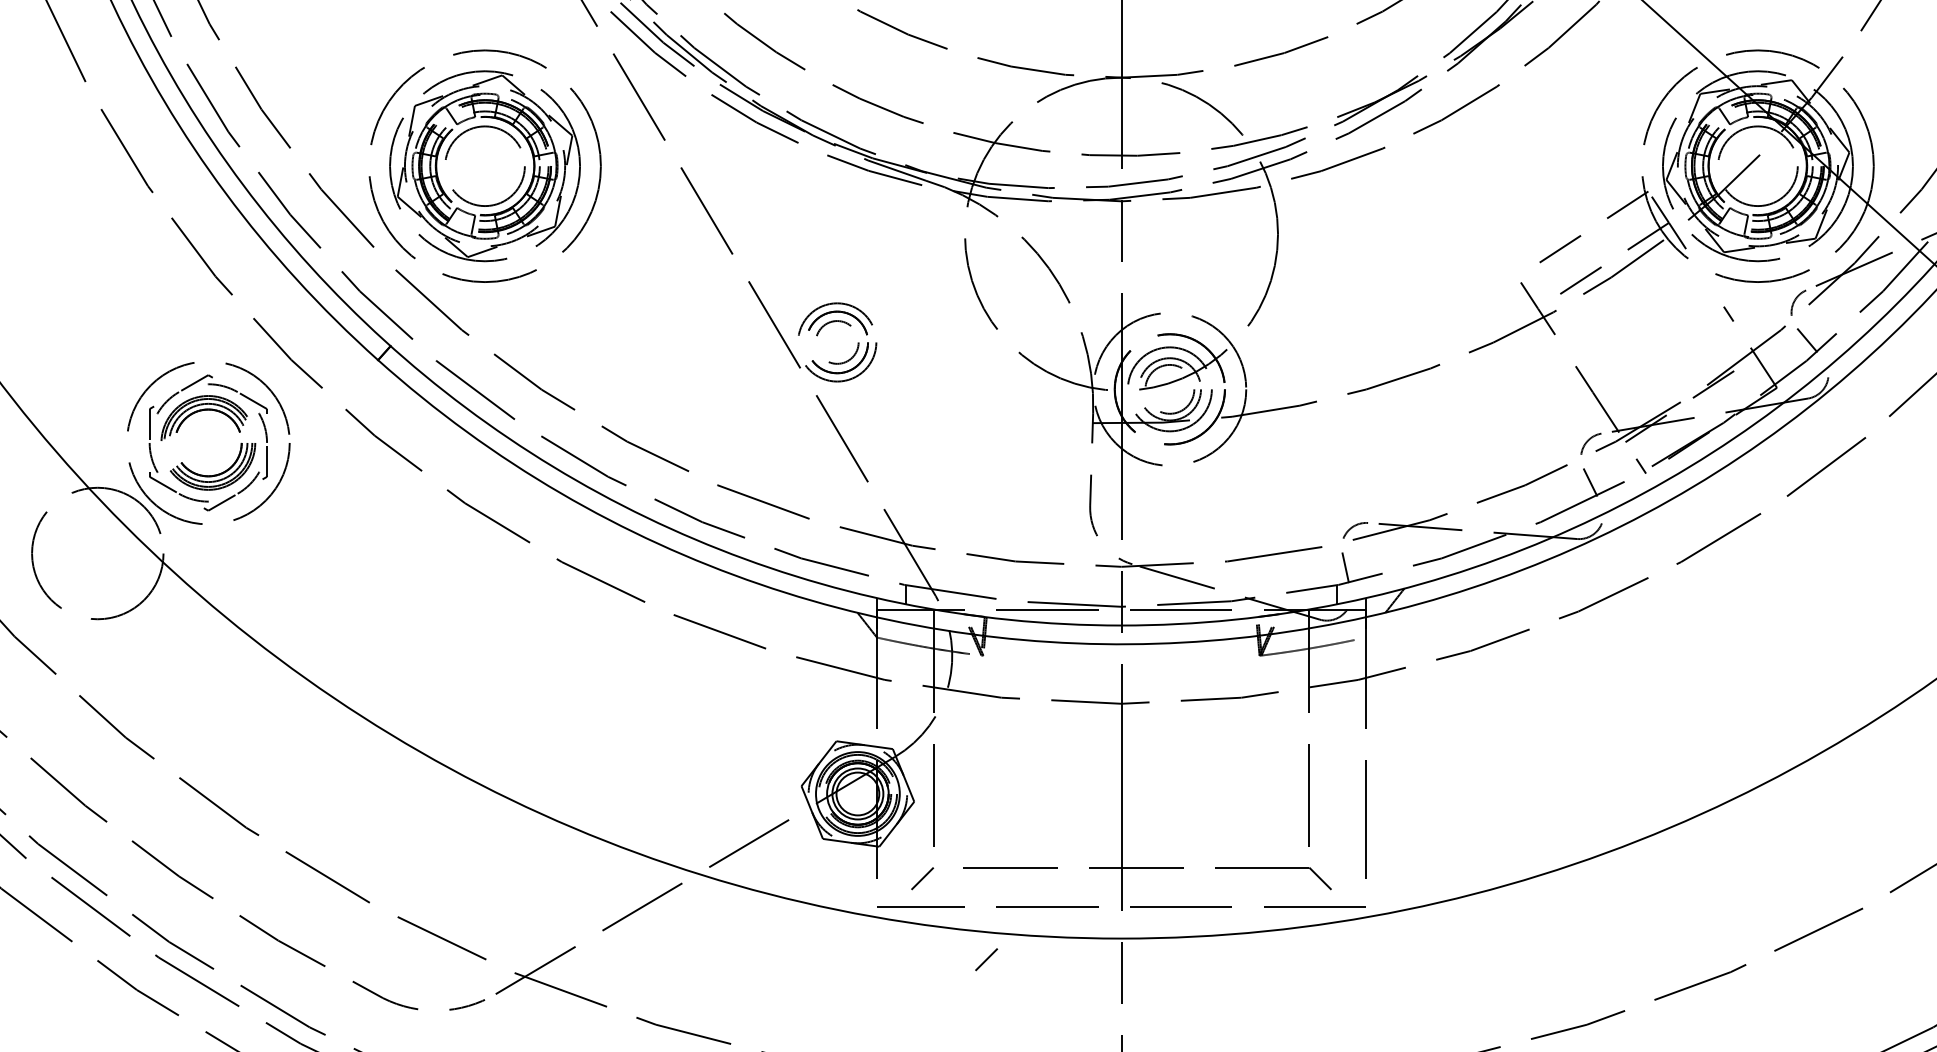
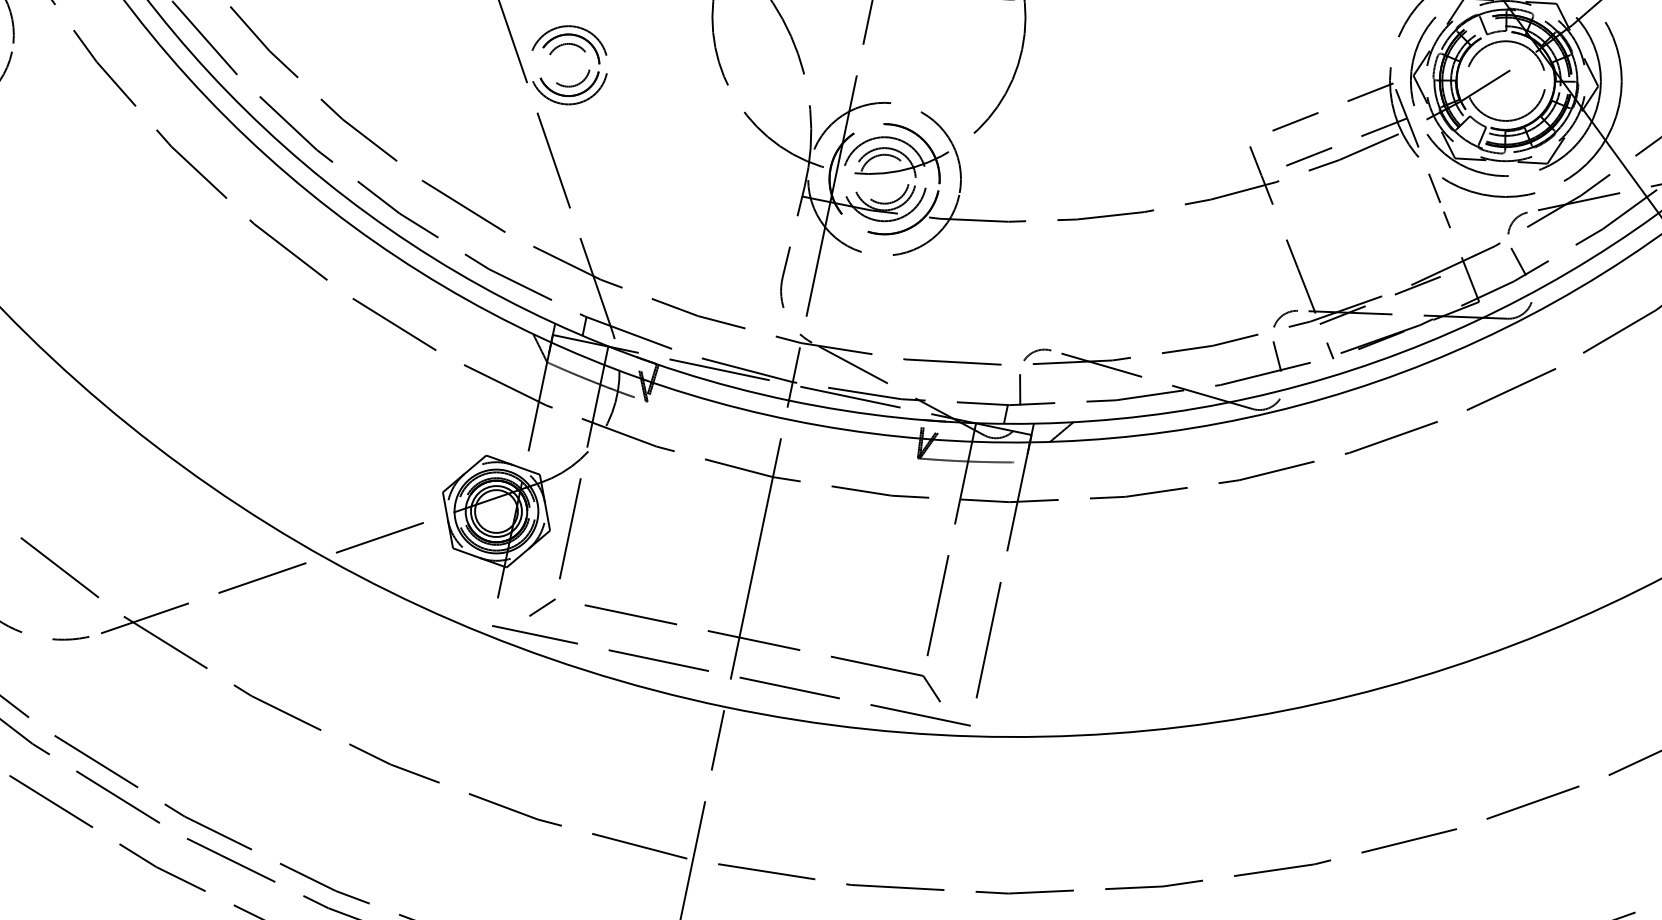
line: (1710, 285) -> (1435, 188), added
line: (986, 959) -> (588, 699), removed

